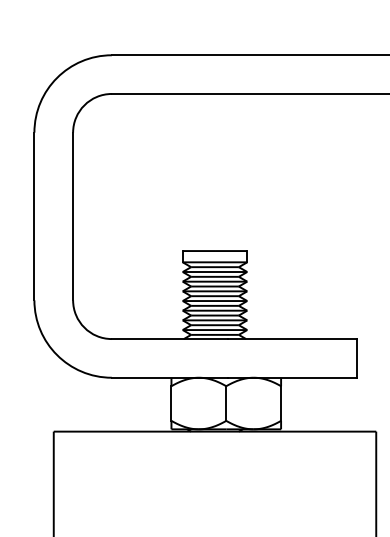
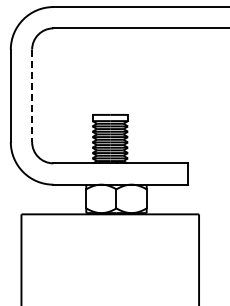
line: (73, 217) -> (32, 96), solid -> dashed

